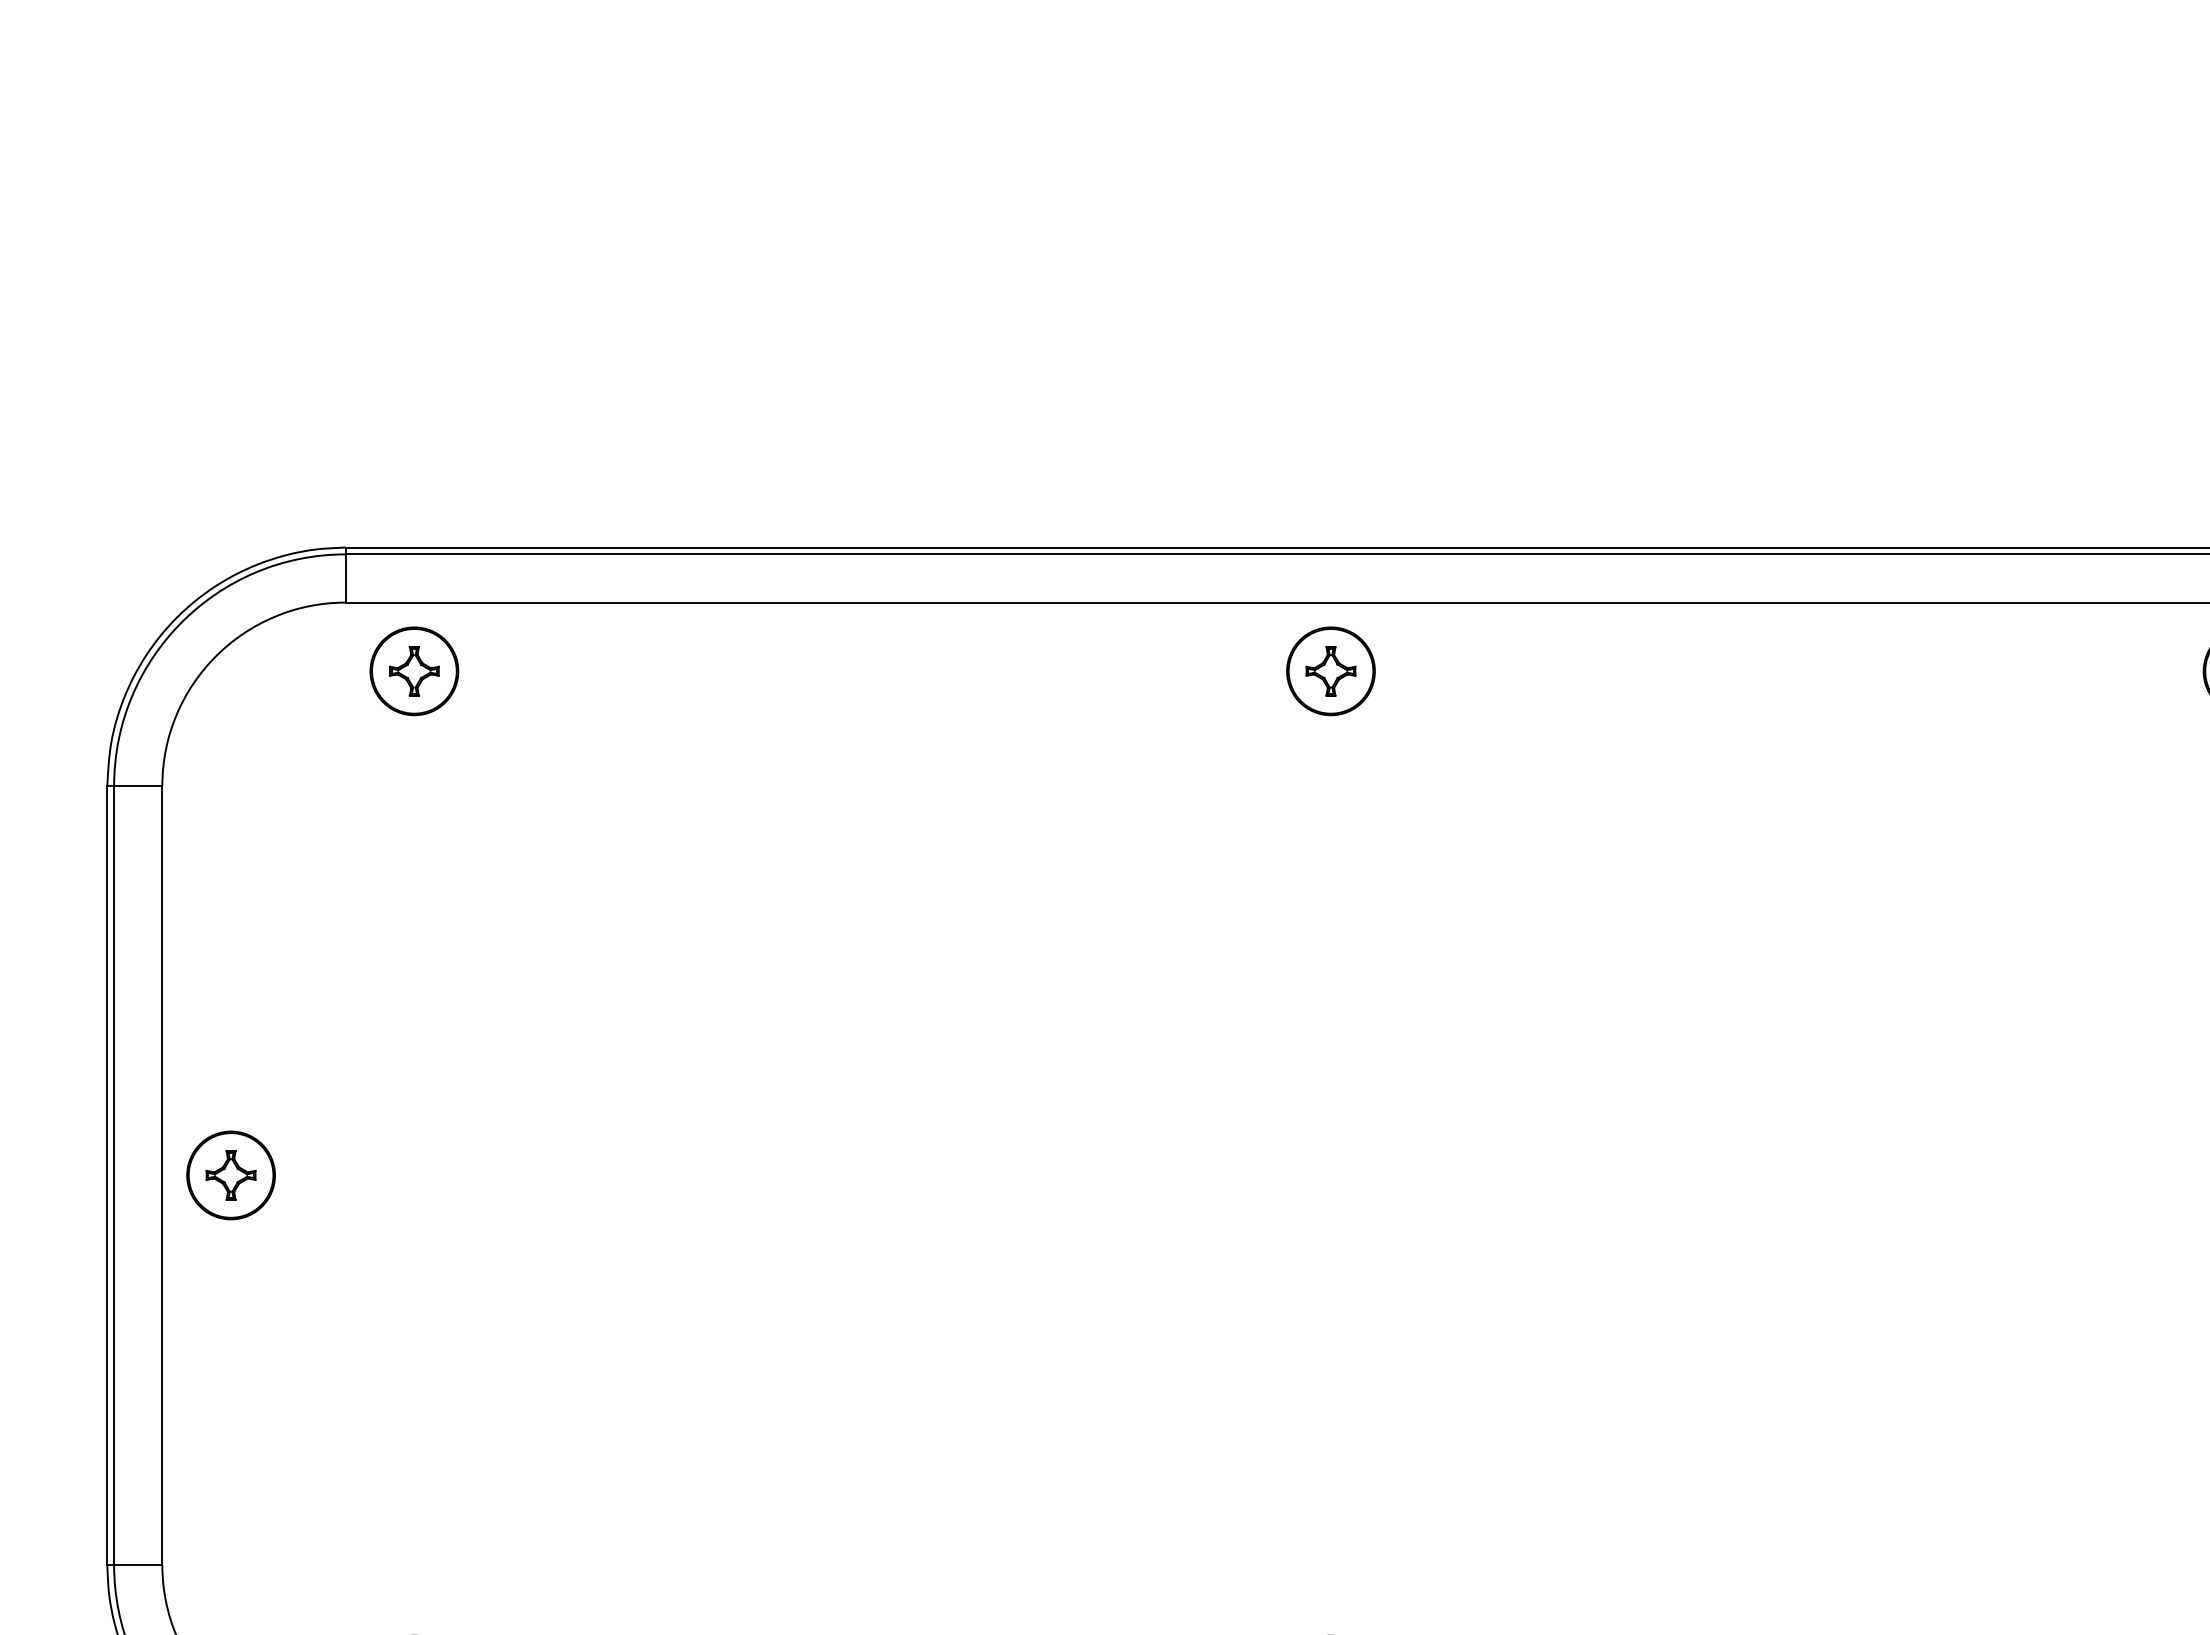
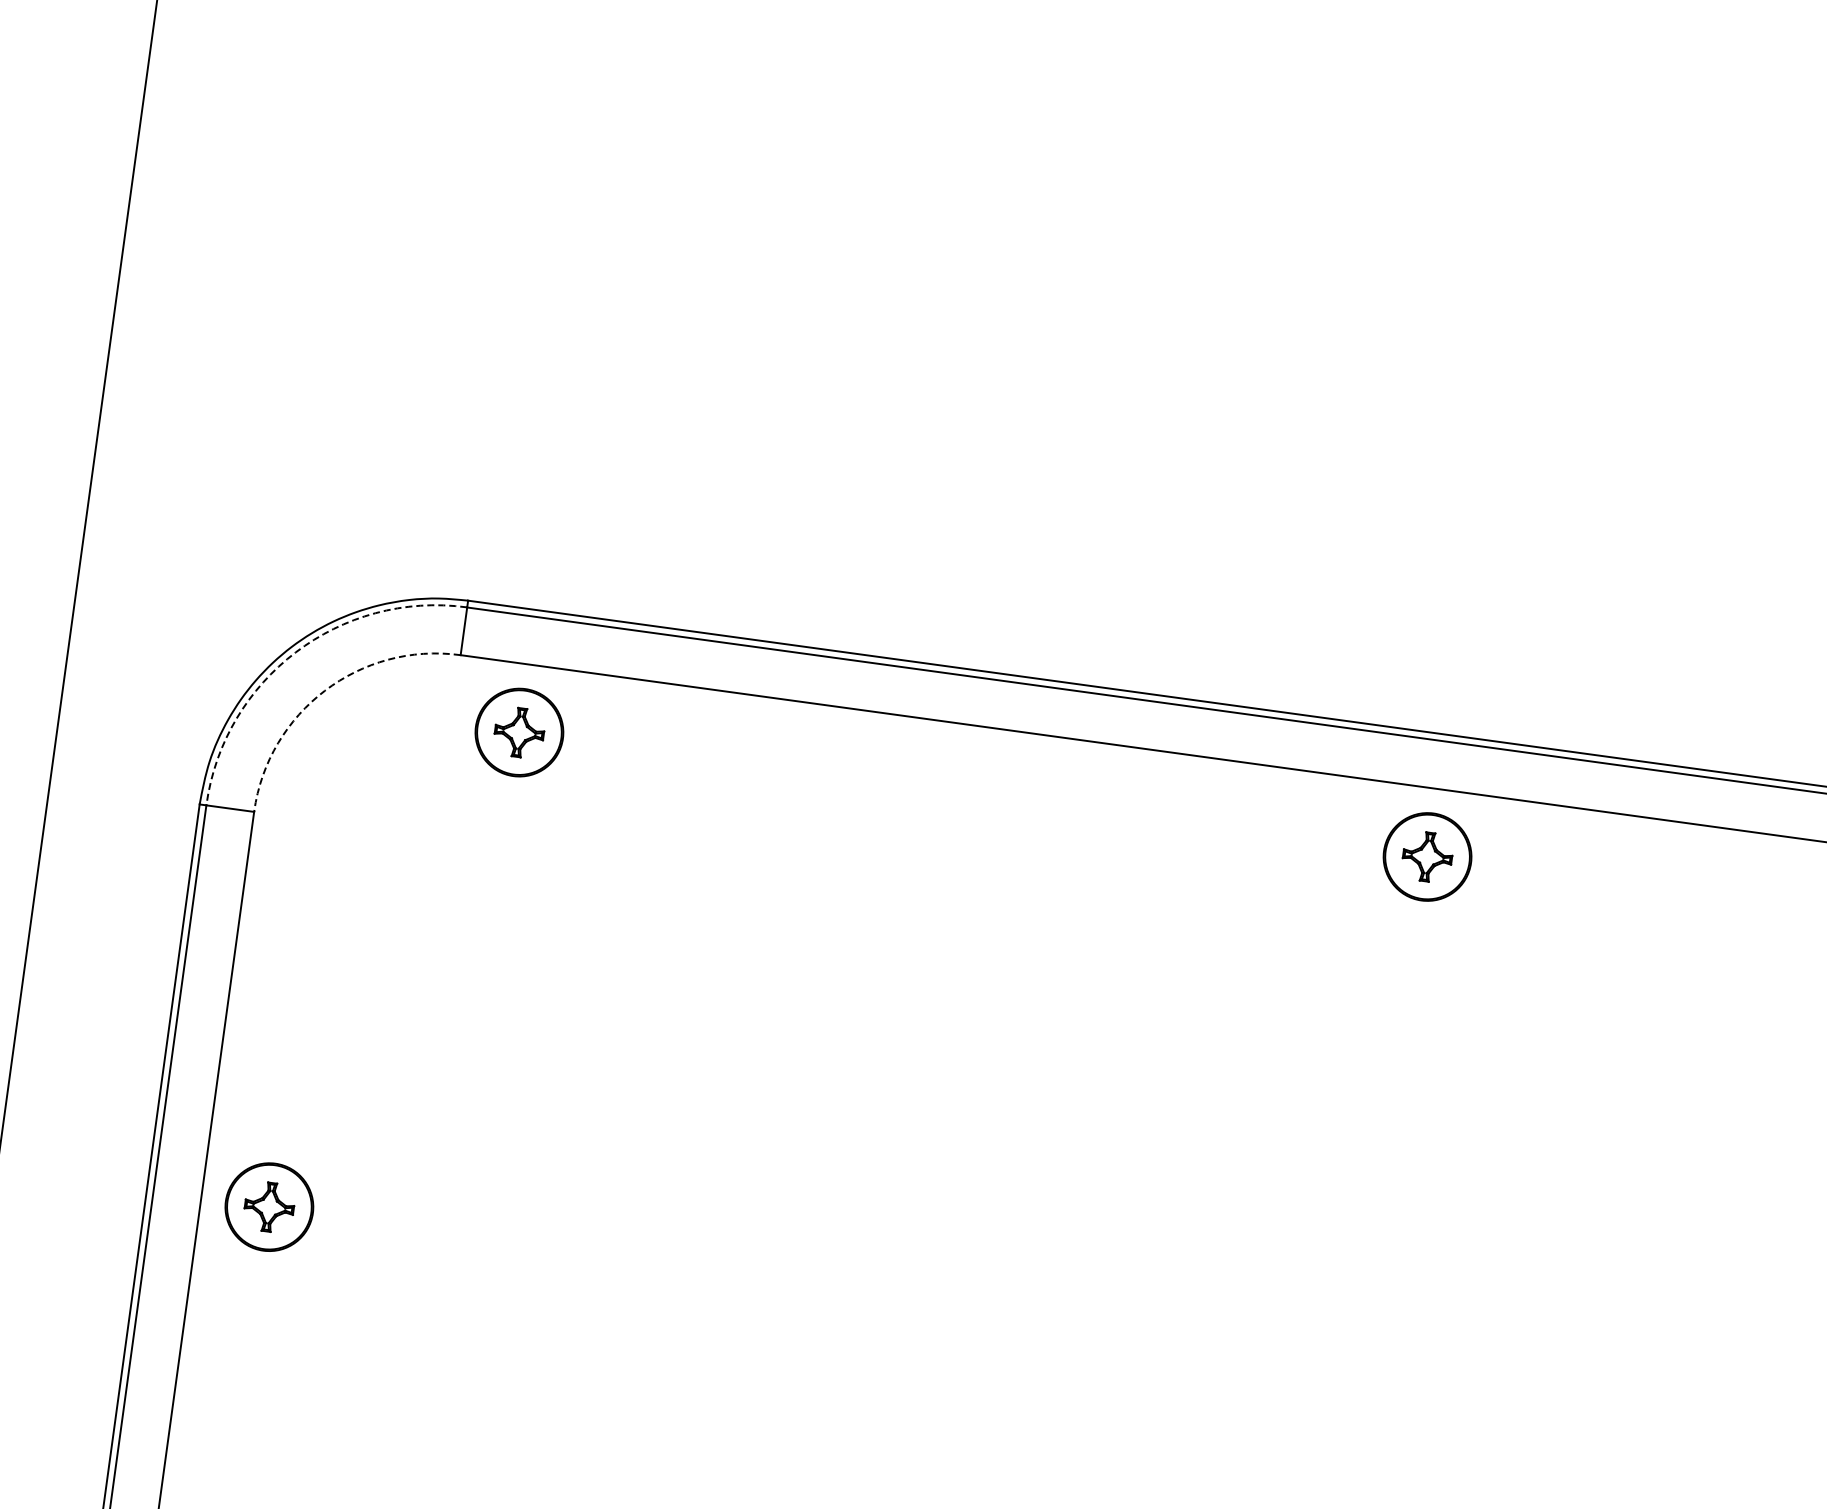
arc: (181, 622) -> (295, 652), solid -> dashed
arc: (216, 656) -> (325, 691), solid -> dashed

